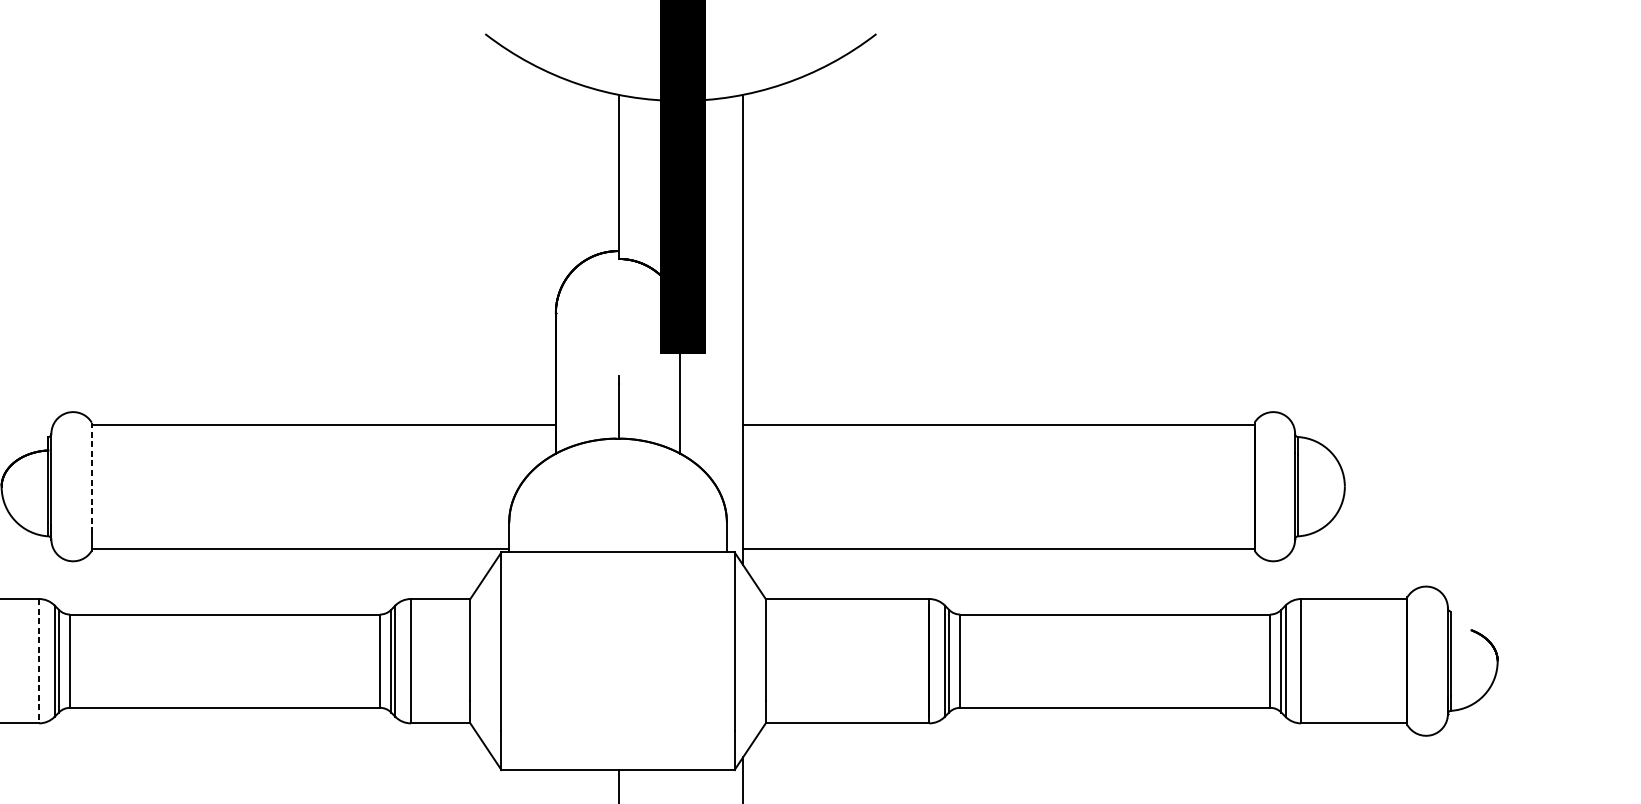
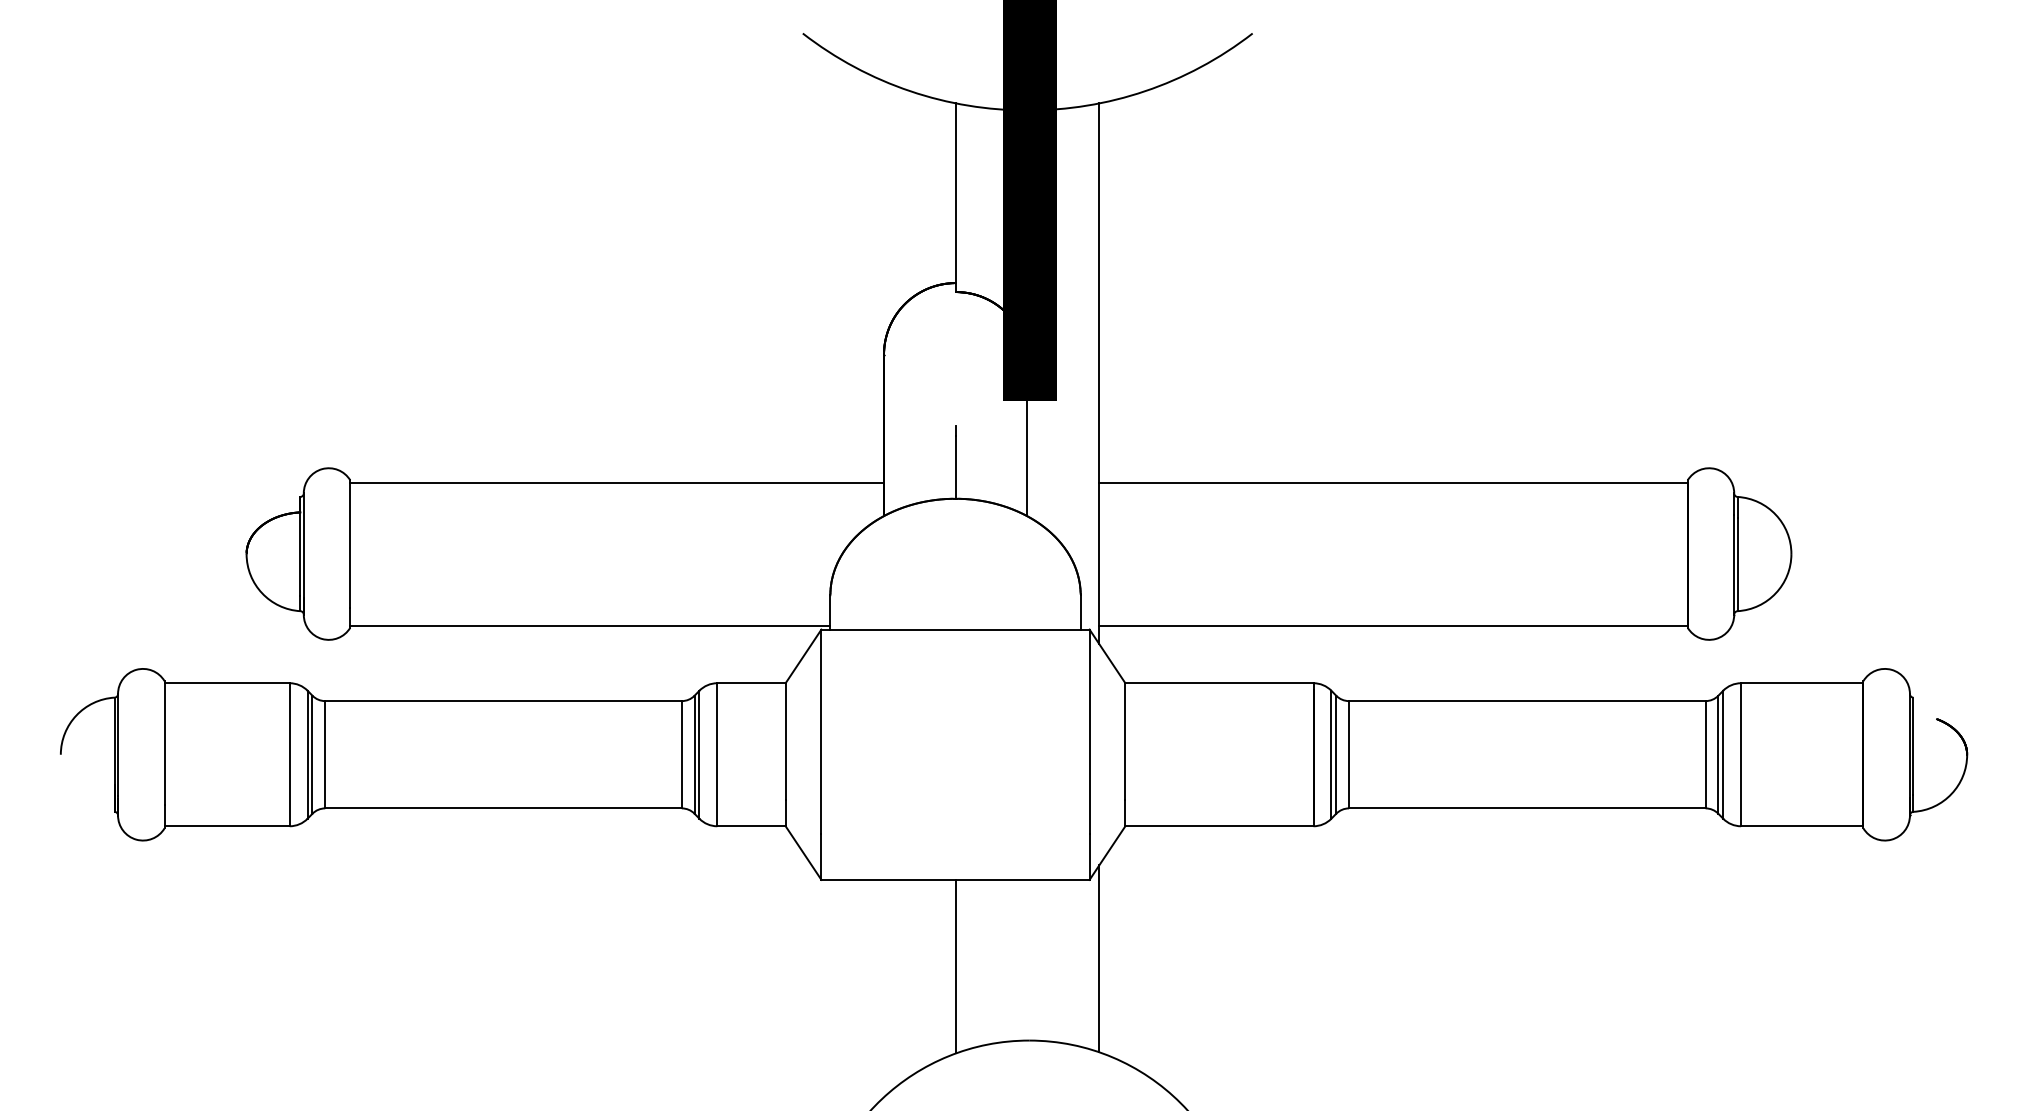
line: (91, 478) -> (350, 544), dashed -> solid
line: (38, 660) -> (289, 754), dashed -> solid

